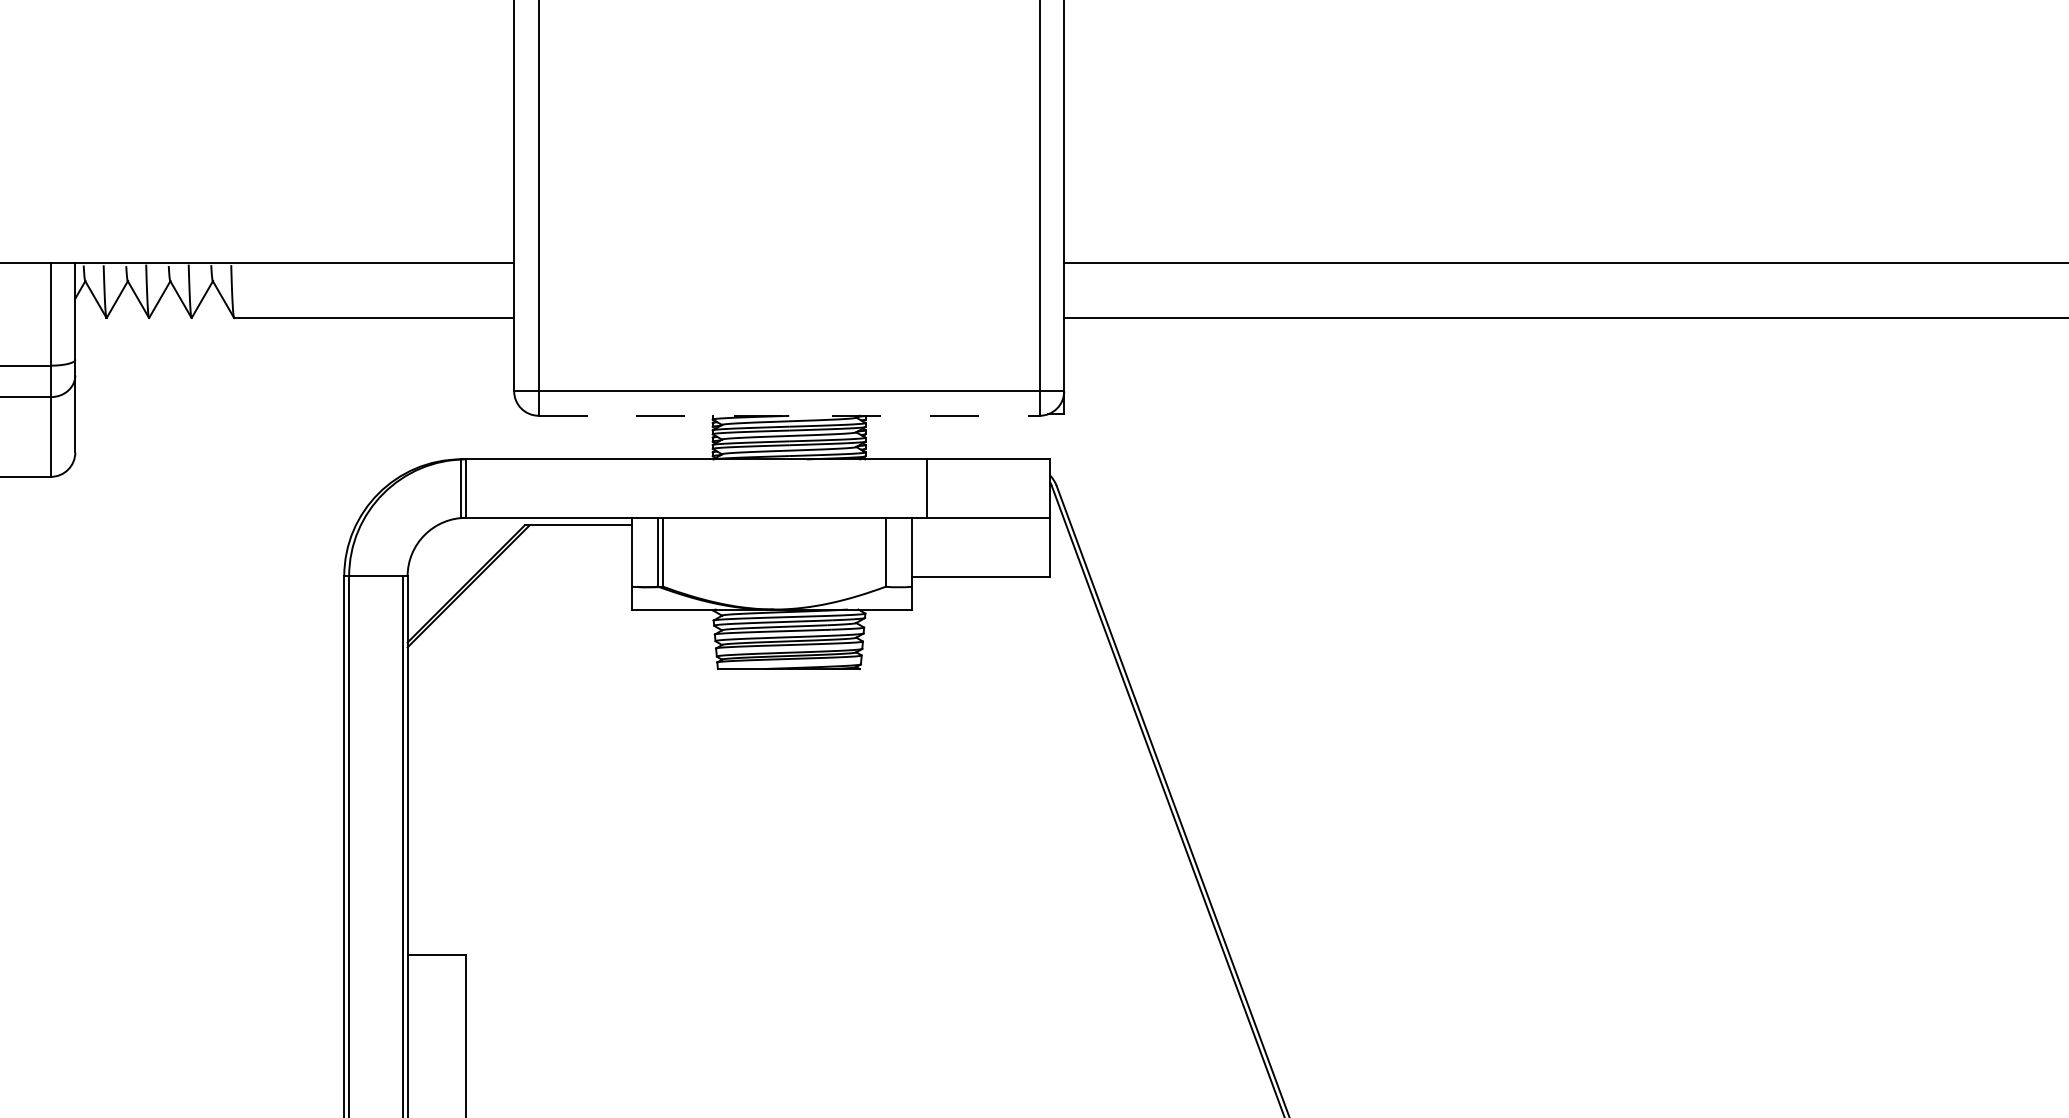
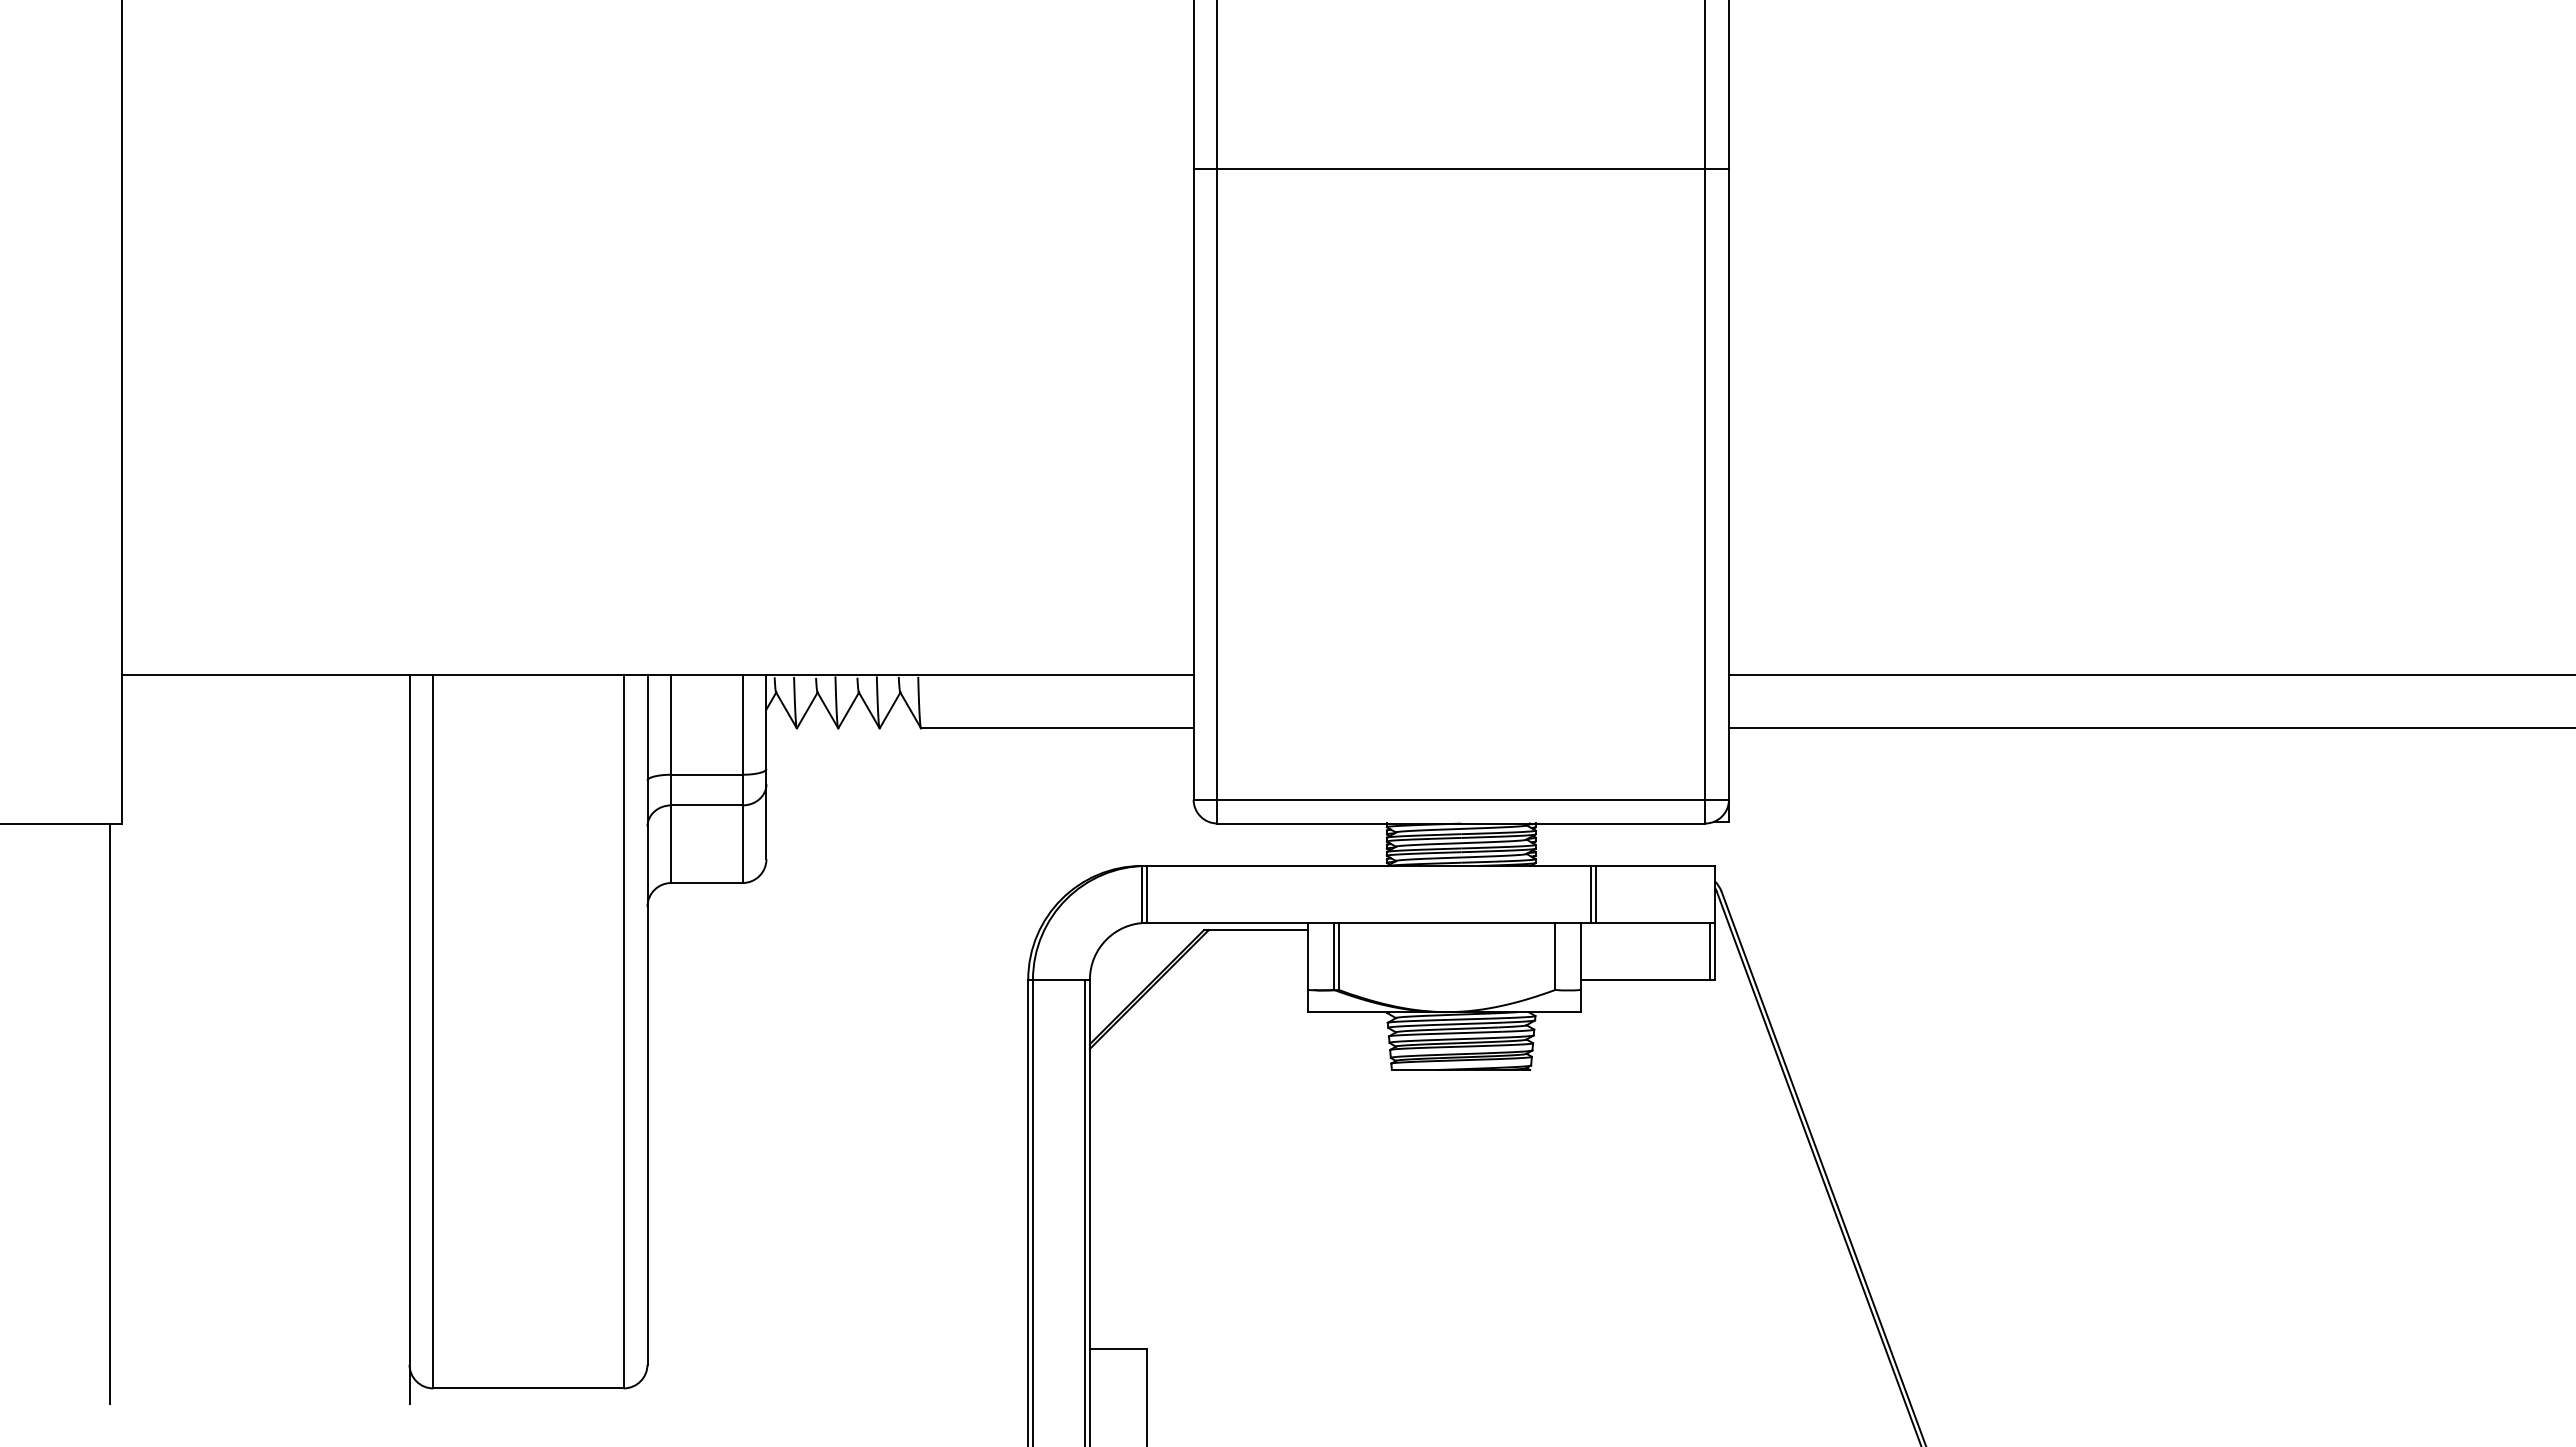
line: (789, 415) -> (1461, 823), dashed -> solid
line: (921, 487) -> (1590, 893), added
line: (1044, 547) -> (1709, 951), added

